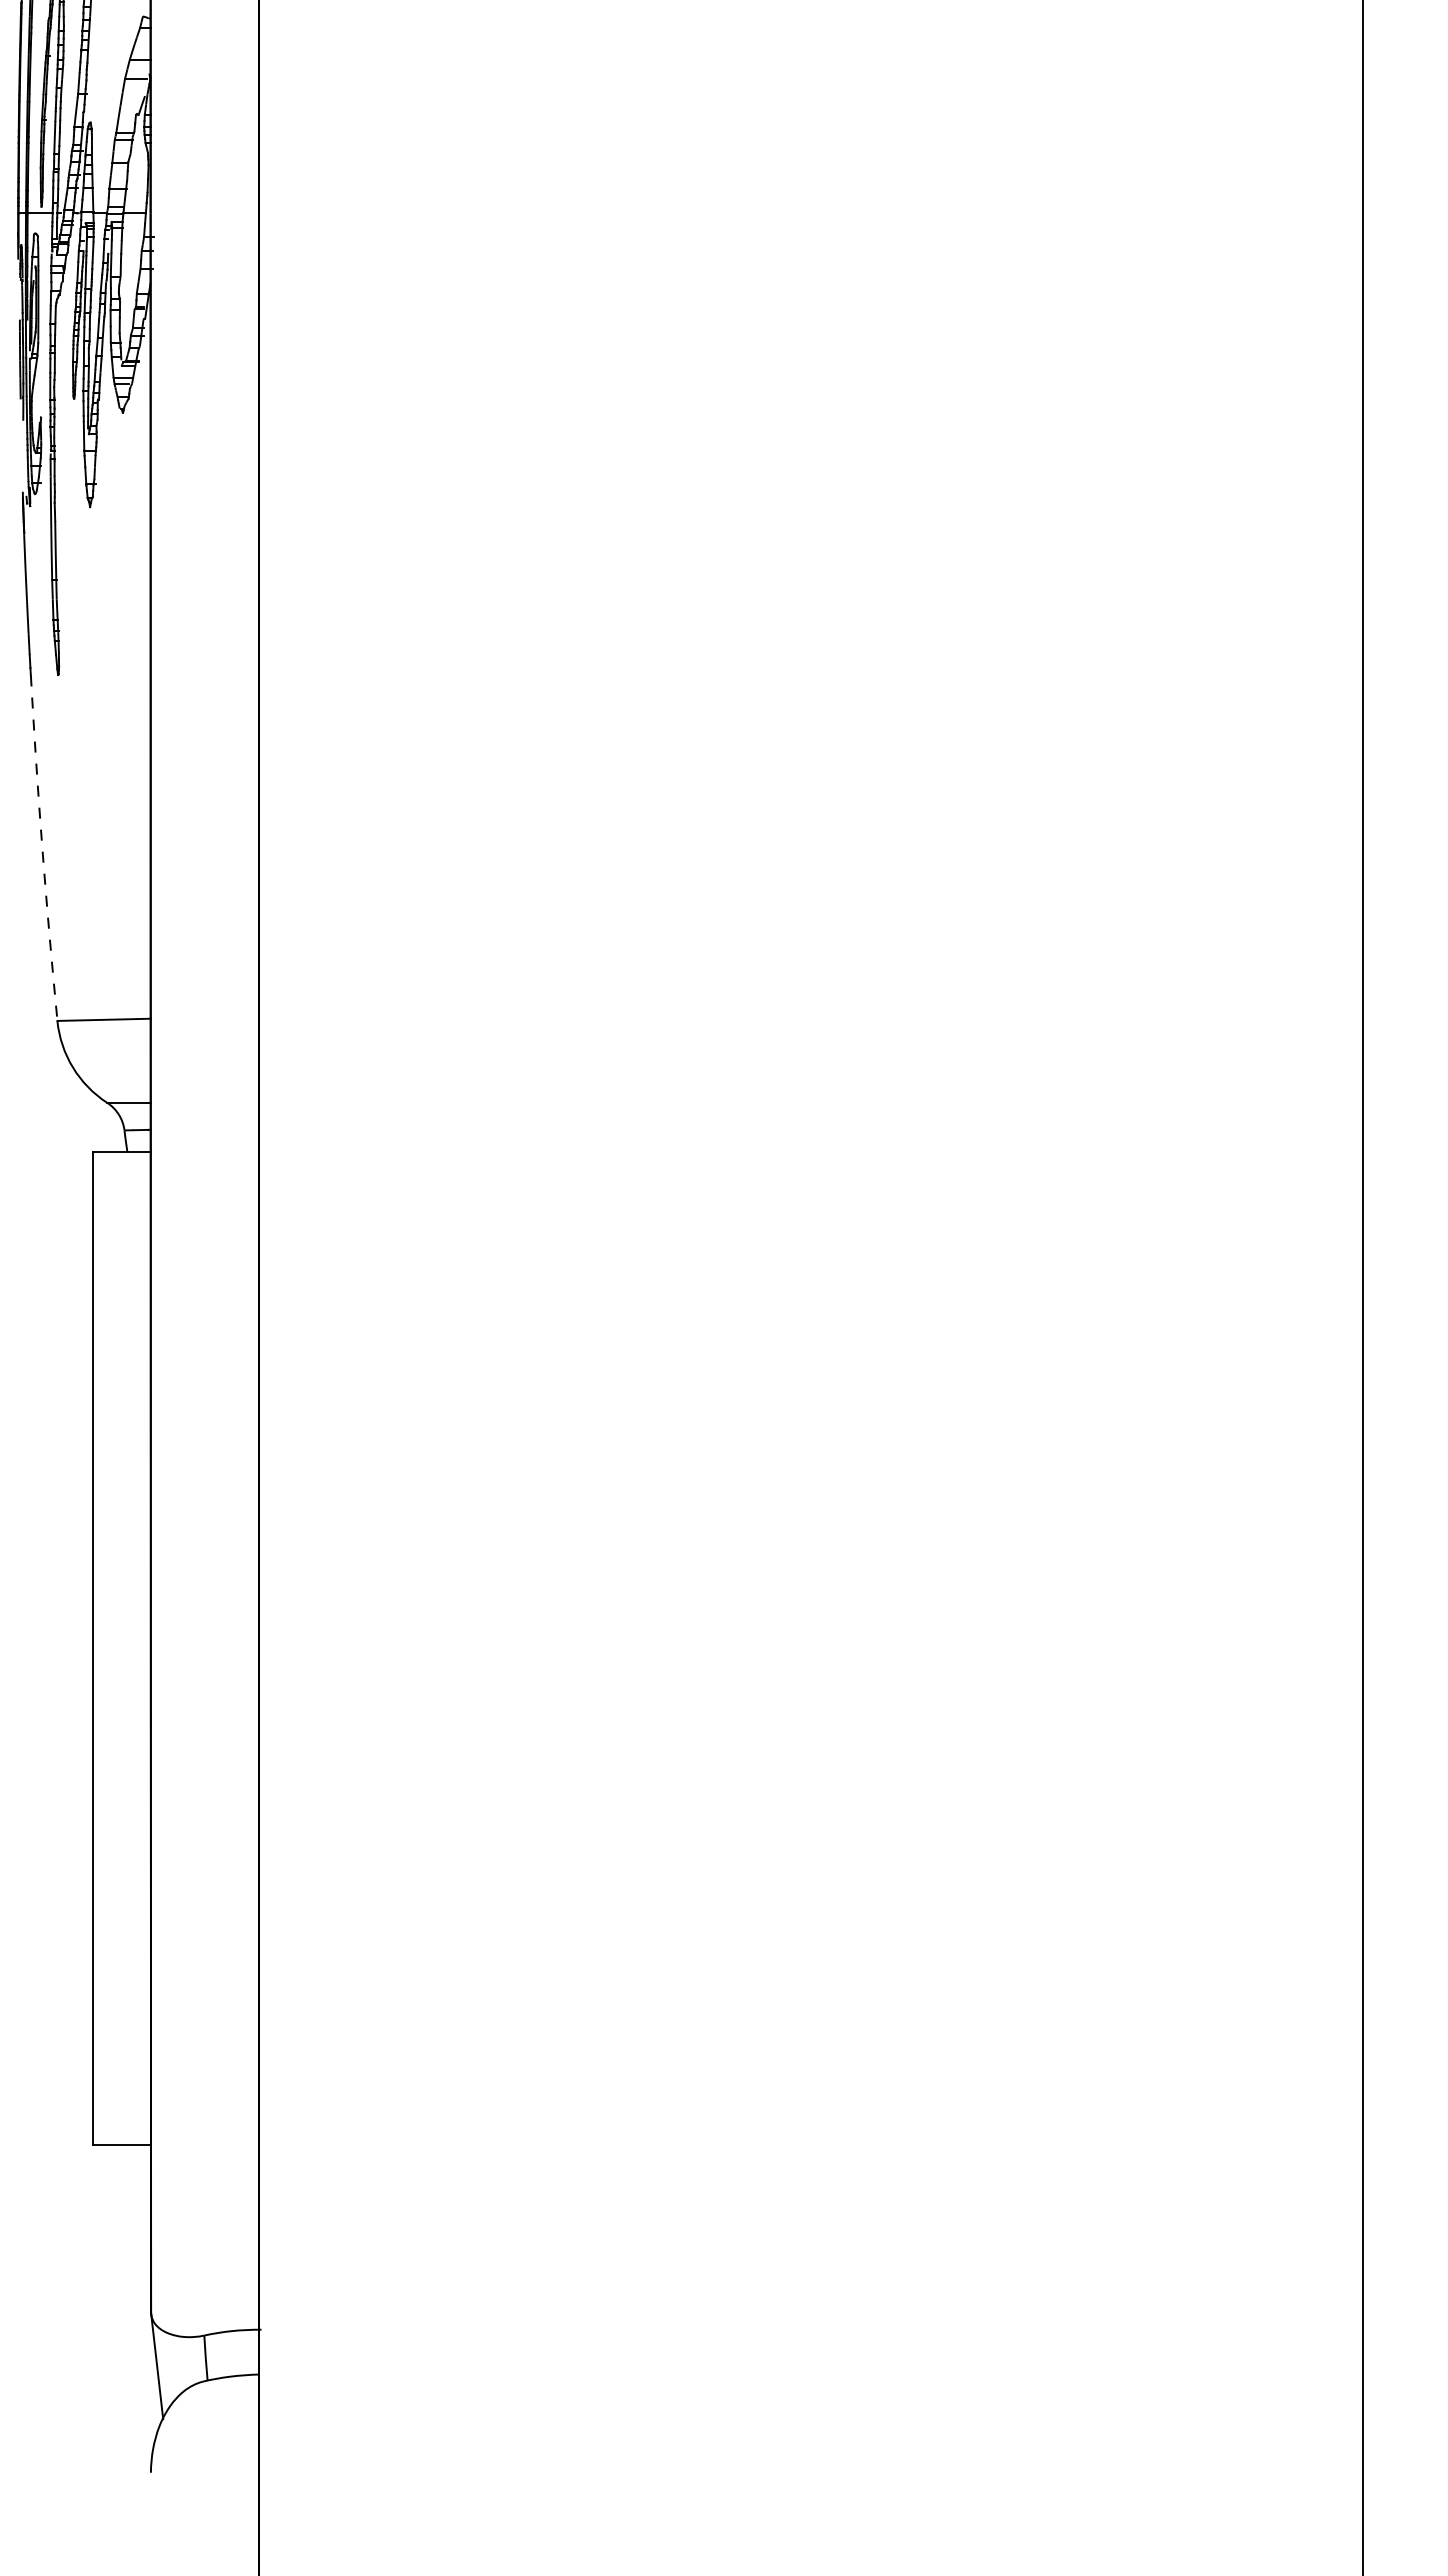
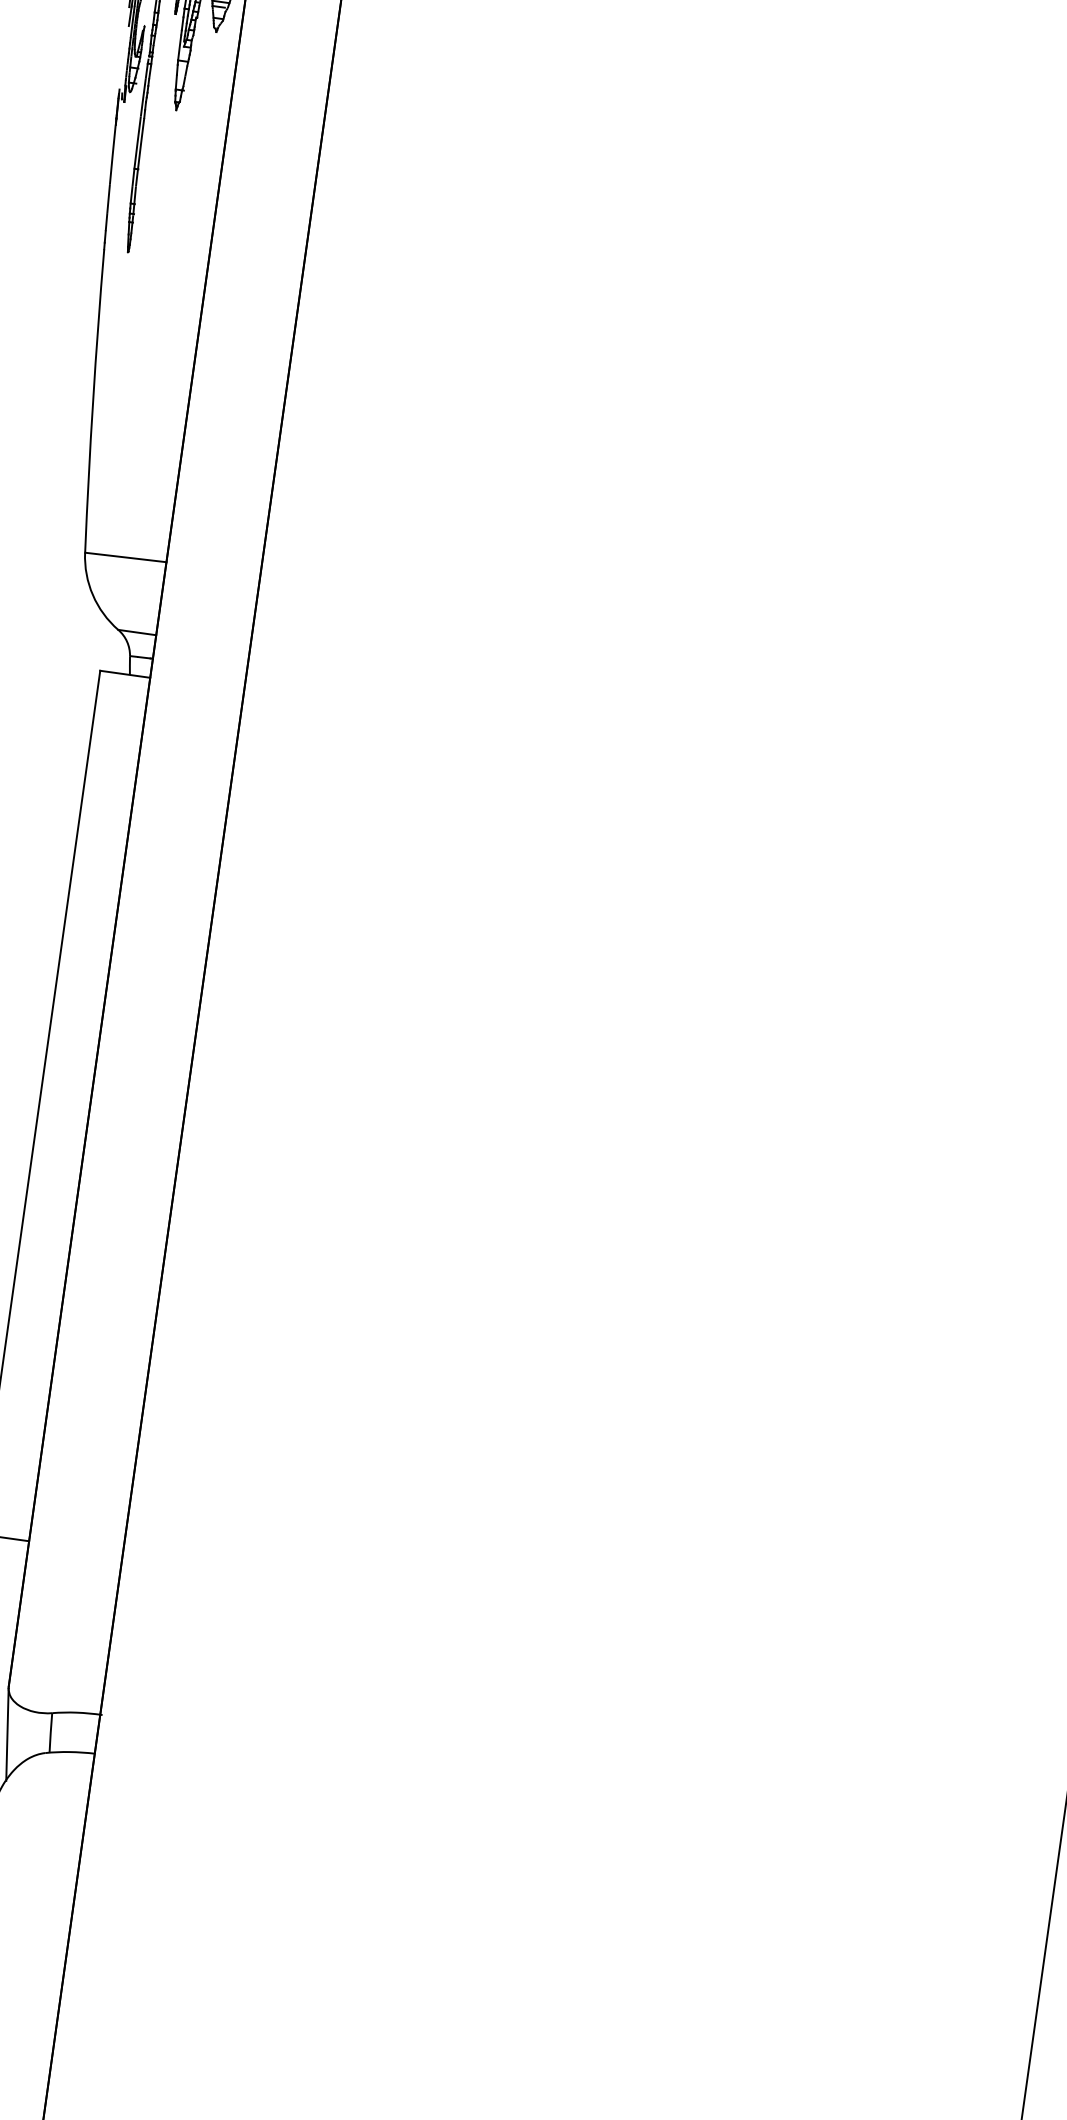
arc: (42, 848) -> (93, 401), dashed -> solid

